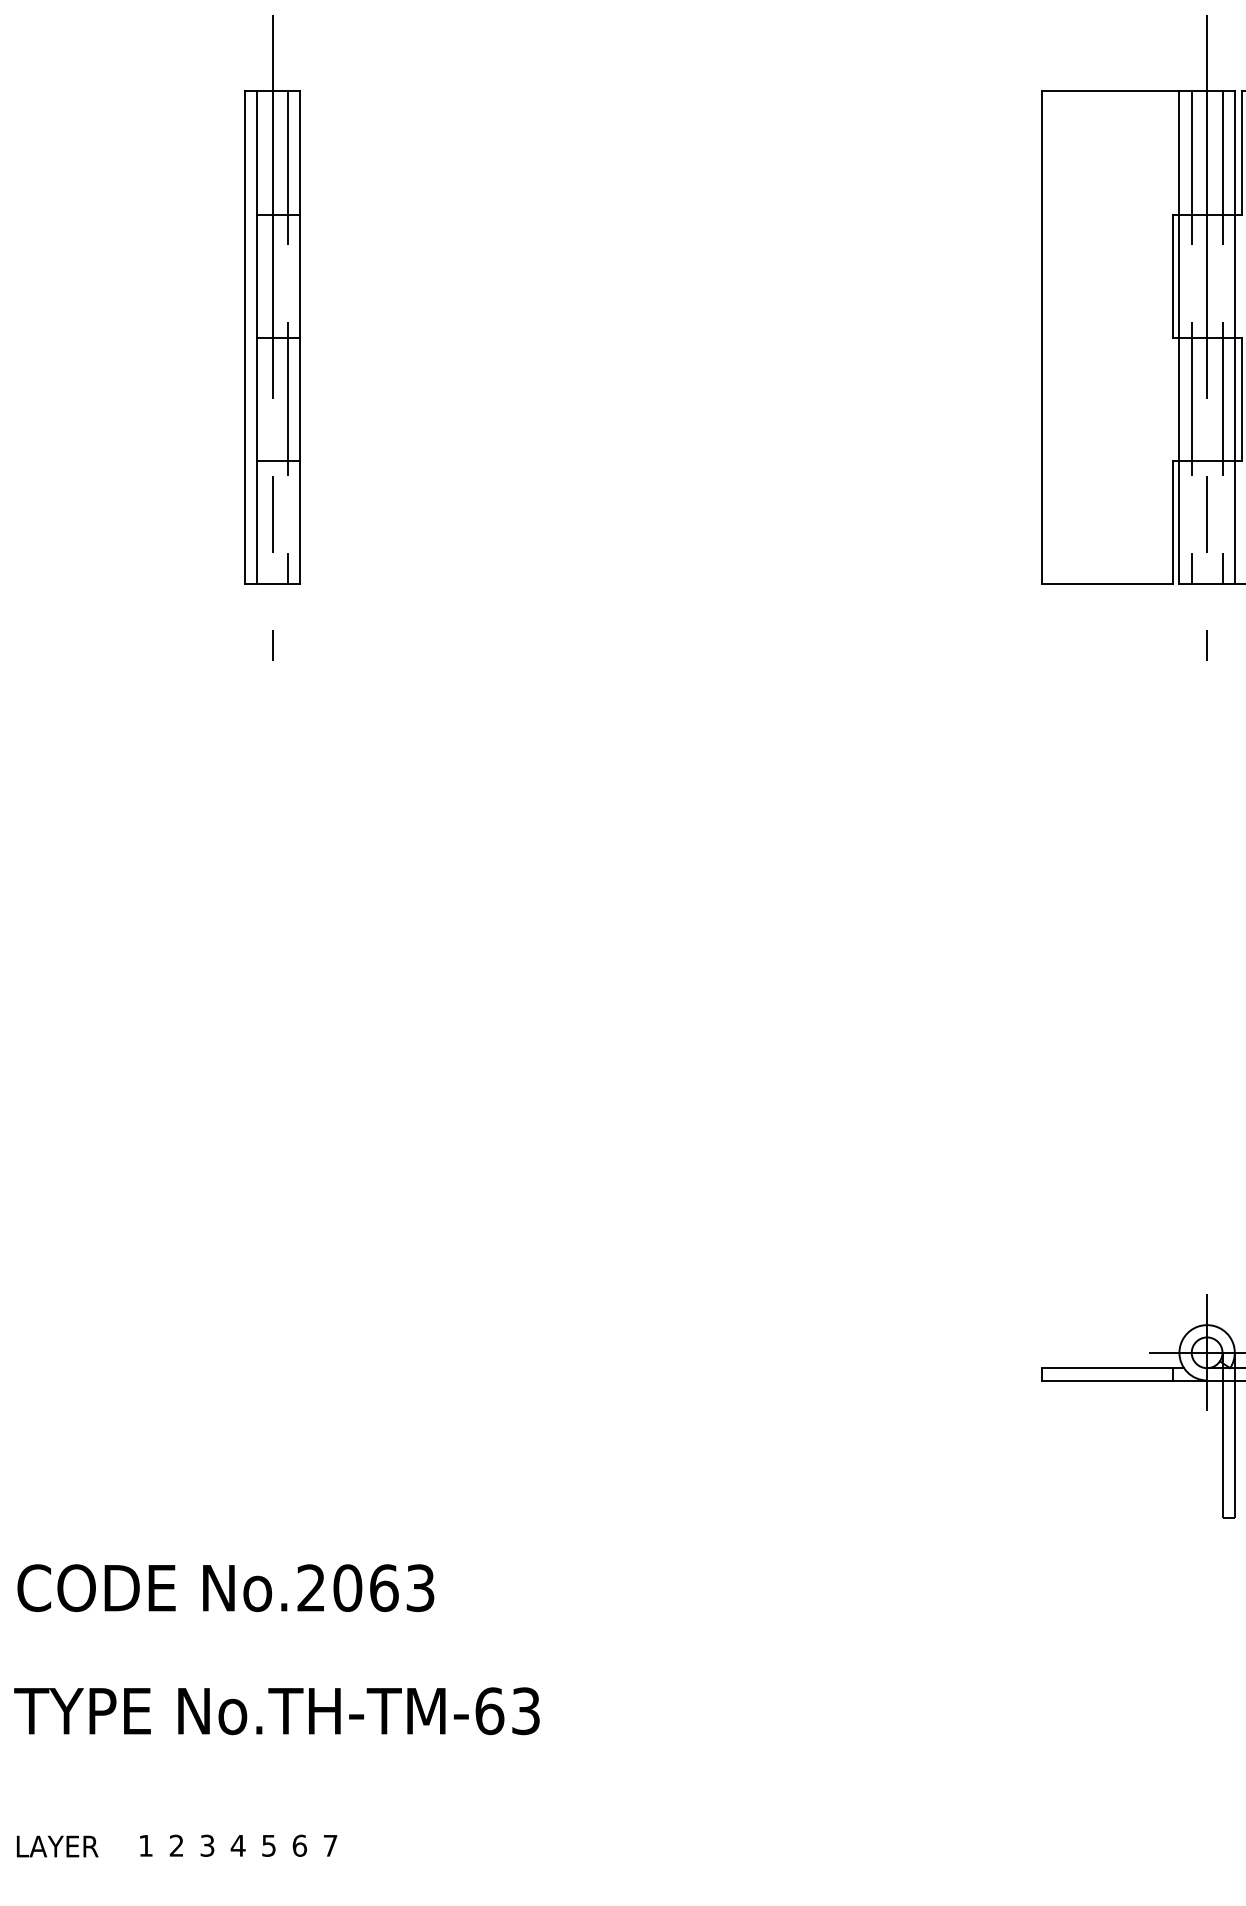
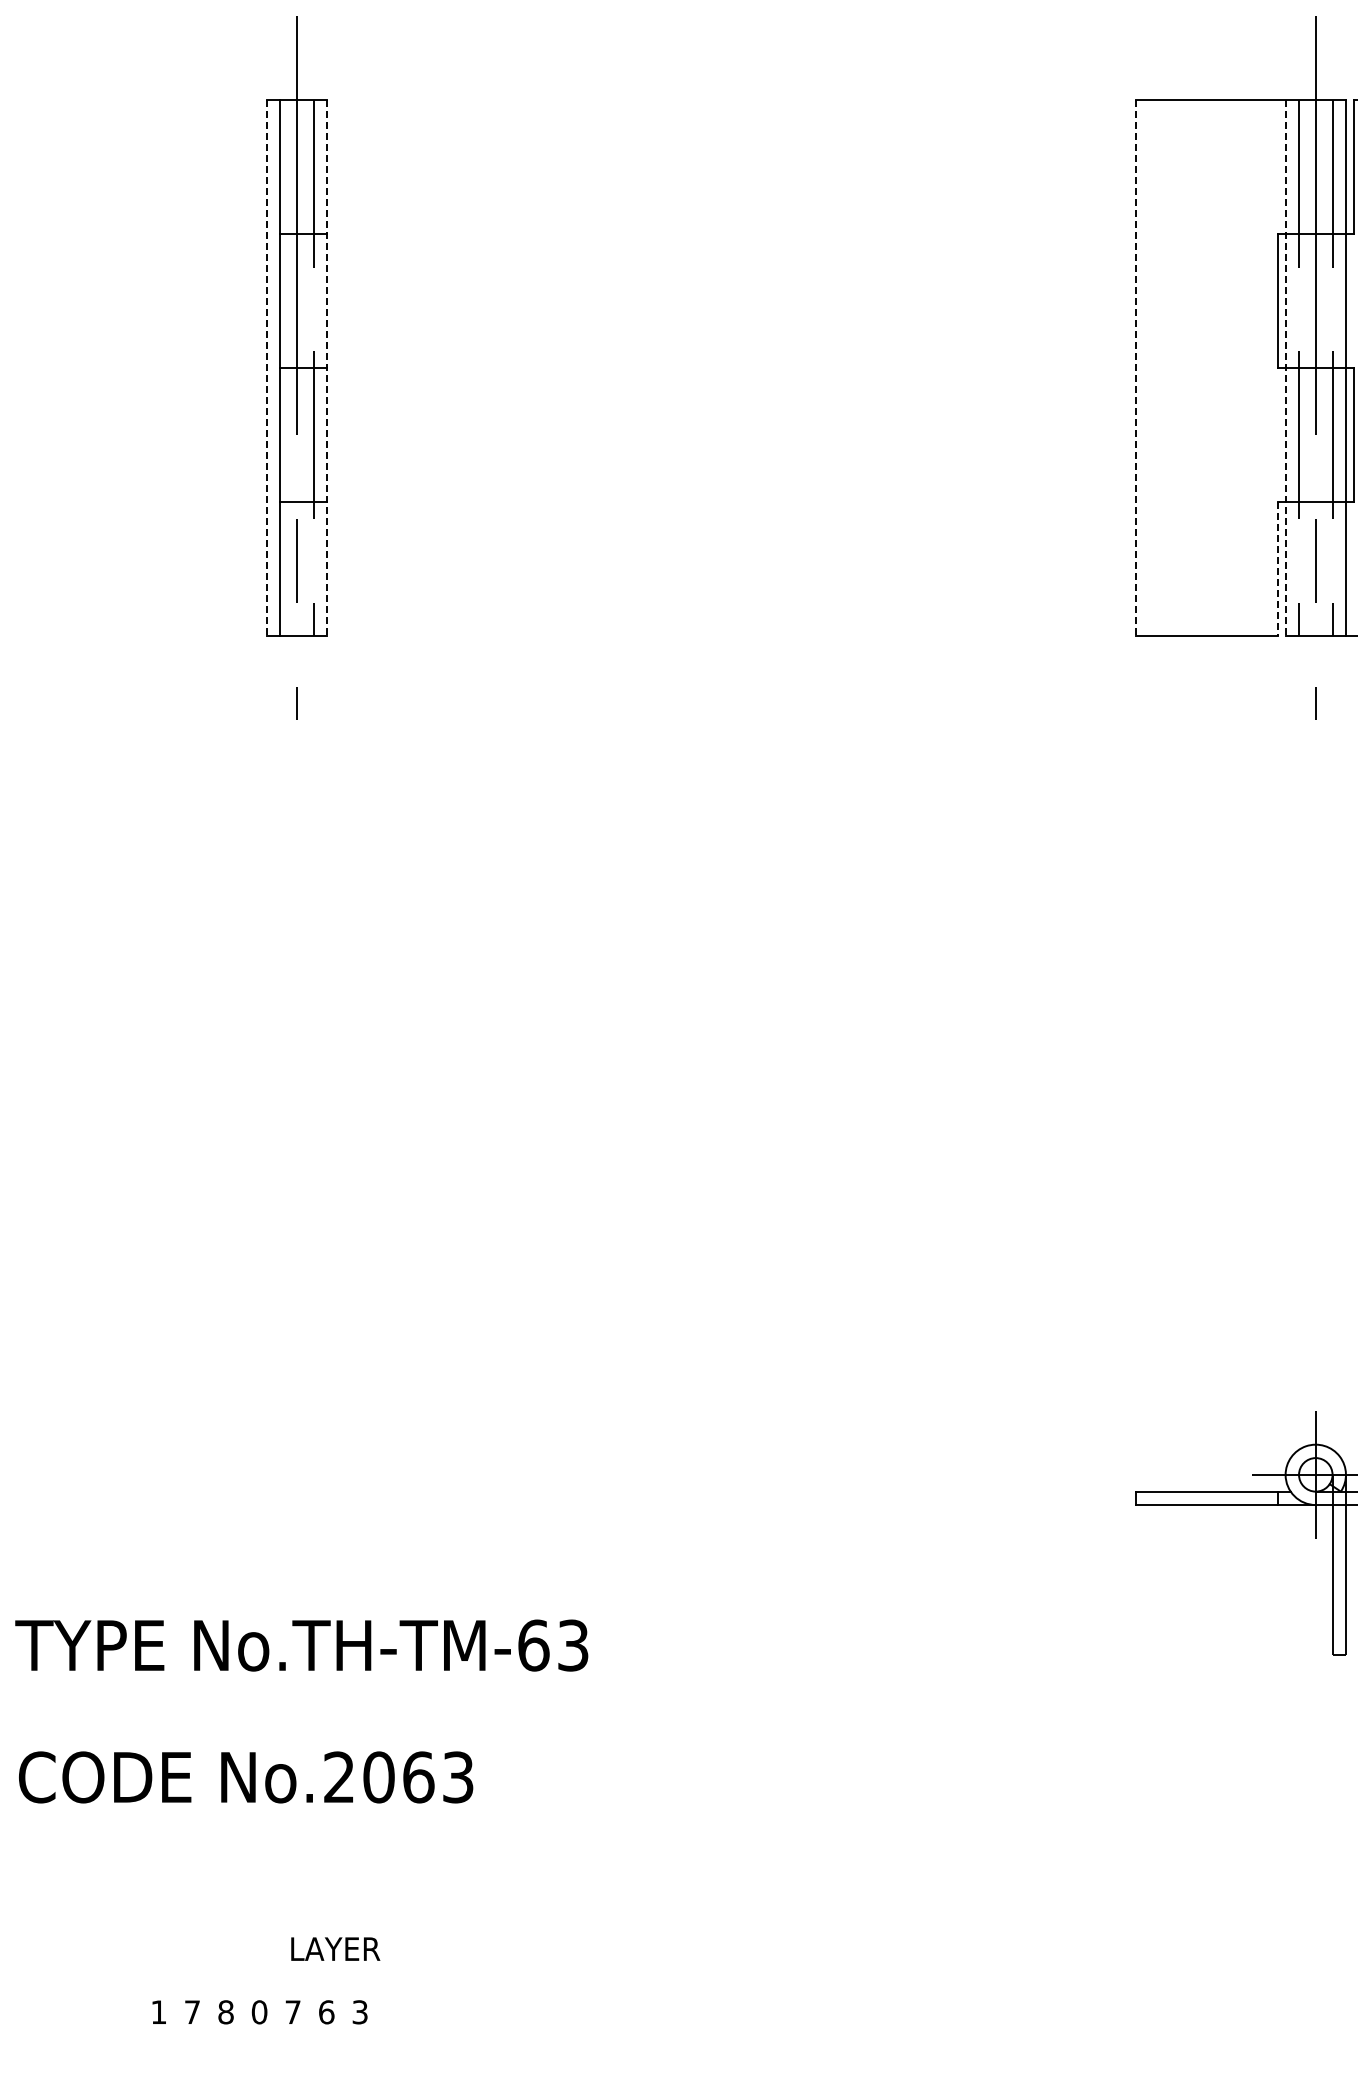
line: (244, 337) -> (266, 368), solid -> dashed
line: (300, 337) -> (327, 368), solid -> dashed
line: (1041, 337) -> (1135, 368), solid -> dashed
line: (1179, 337) -> (1285, 368), solid -> dashed
line: (1172, 522) -> (1278, 569), solid -> dashed
text: (226, 1588) -> (246, 1777), moved
text: (276, 1711) -> (301, 1645), moved
text: (57, 1845) -> (335, 1948), moved
text: (176, 1845) -> (192, 2011), 2 -> 7
text: (207, 1845) -> (225, 2012), 3 -> 8
text: (238, 1845) -> (259, 2012), 4 -> 0
text: (268, 1845) -> (292, 2012), 5 -> 7
text: (329, 1845) -> (359, 2012), 7 -> 3

